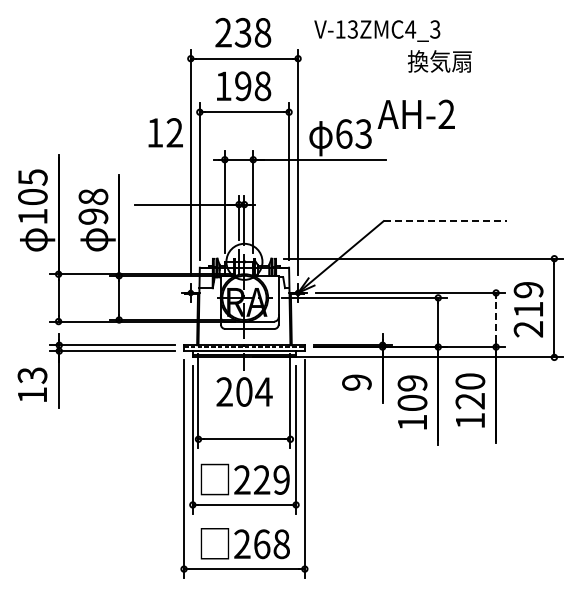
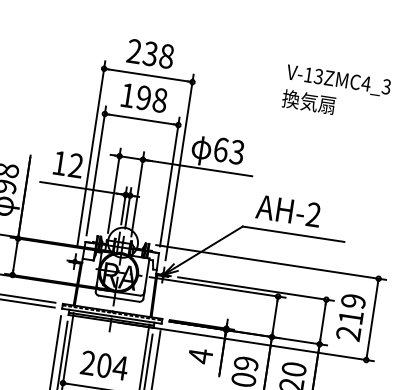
text: (377, 30) -> (338, 80), moved
text: (415, 113) -> (288, 210), moved
text: (165, 132) -> (68, 164), moved
line: (445, 221) -> (293, 234), dashed -> solid
line: (496, 320) -> (323, 322), dashed -> solid
text: (356, 382) -> (200, 356), 9 -> 4
text: (244, 391) -> (104, 365), moved

